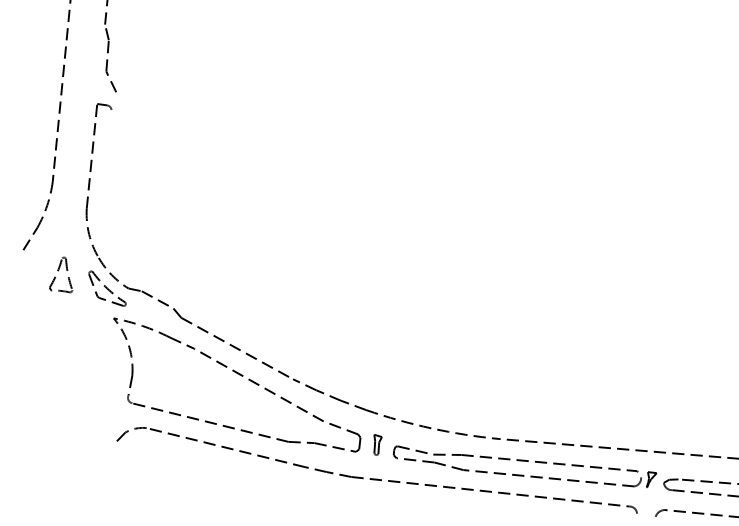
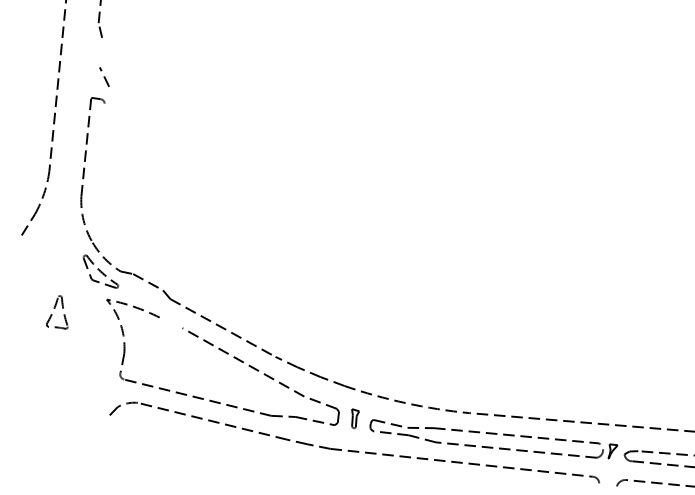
line: (107, 55) -> (100, 52), removed
part: (61, 274) -> (57, 311), moved
line: (181, 342) -> (170, 322), removed

